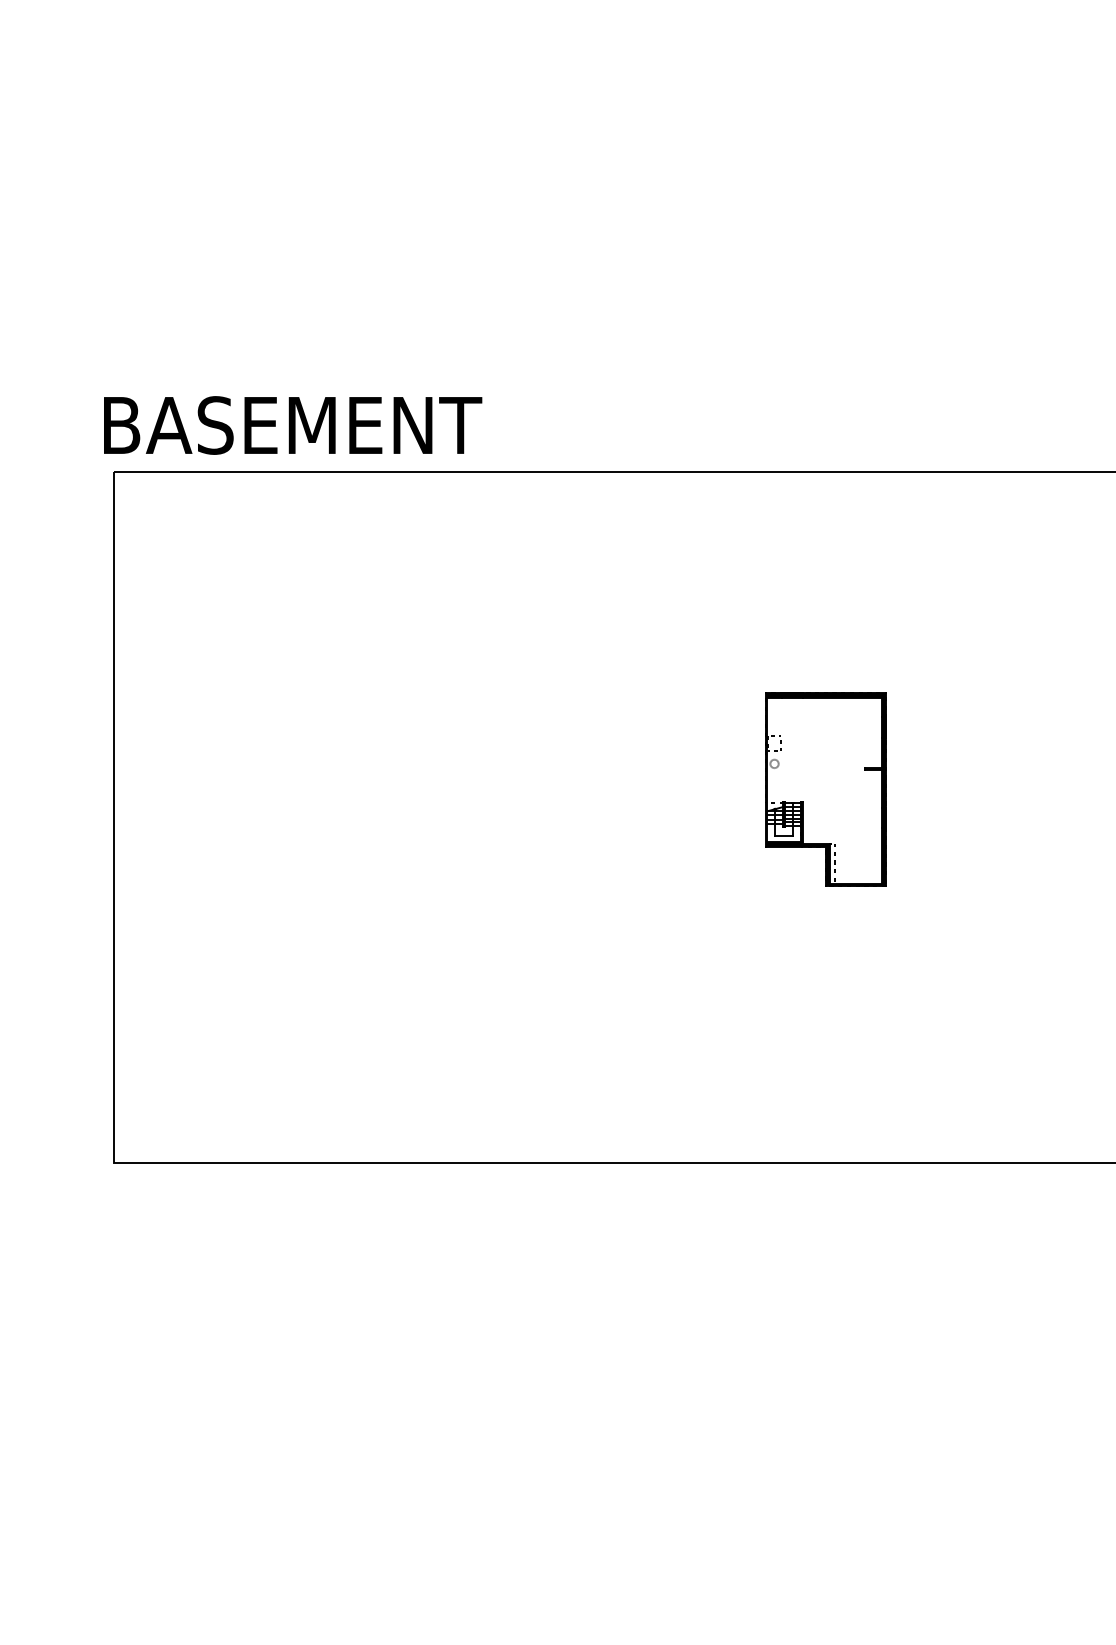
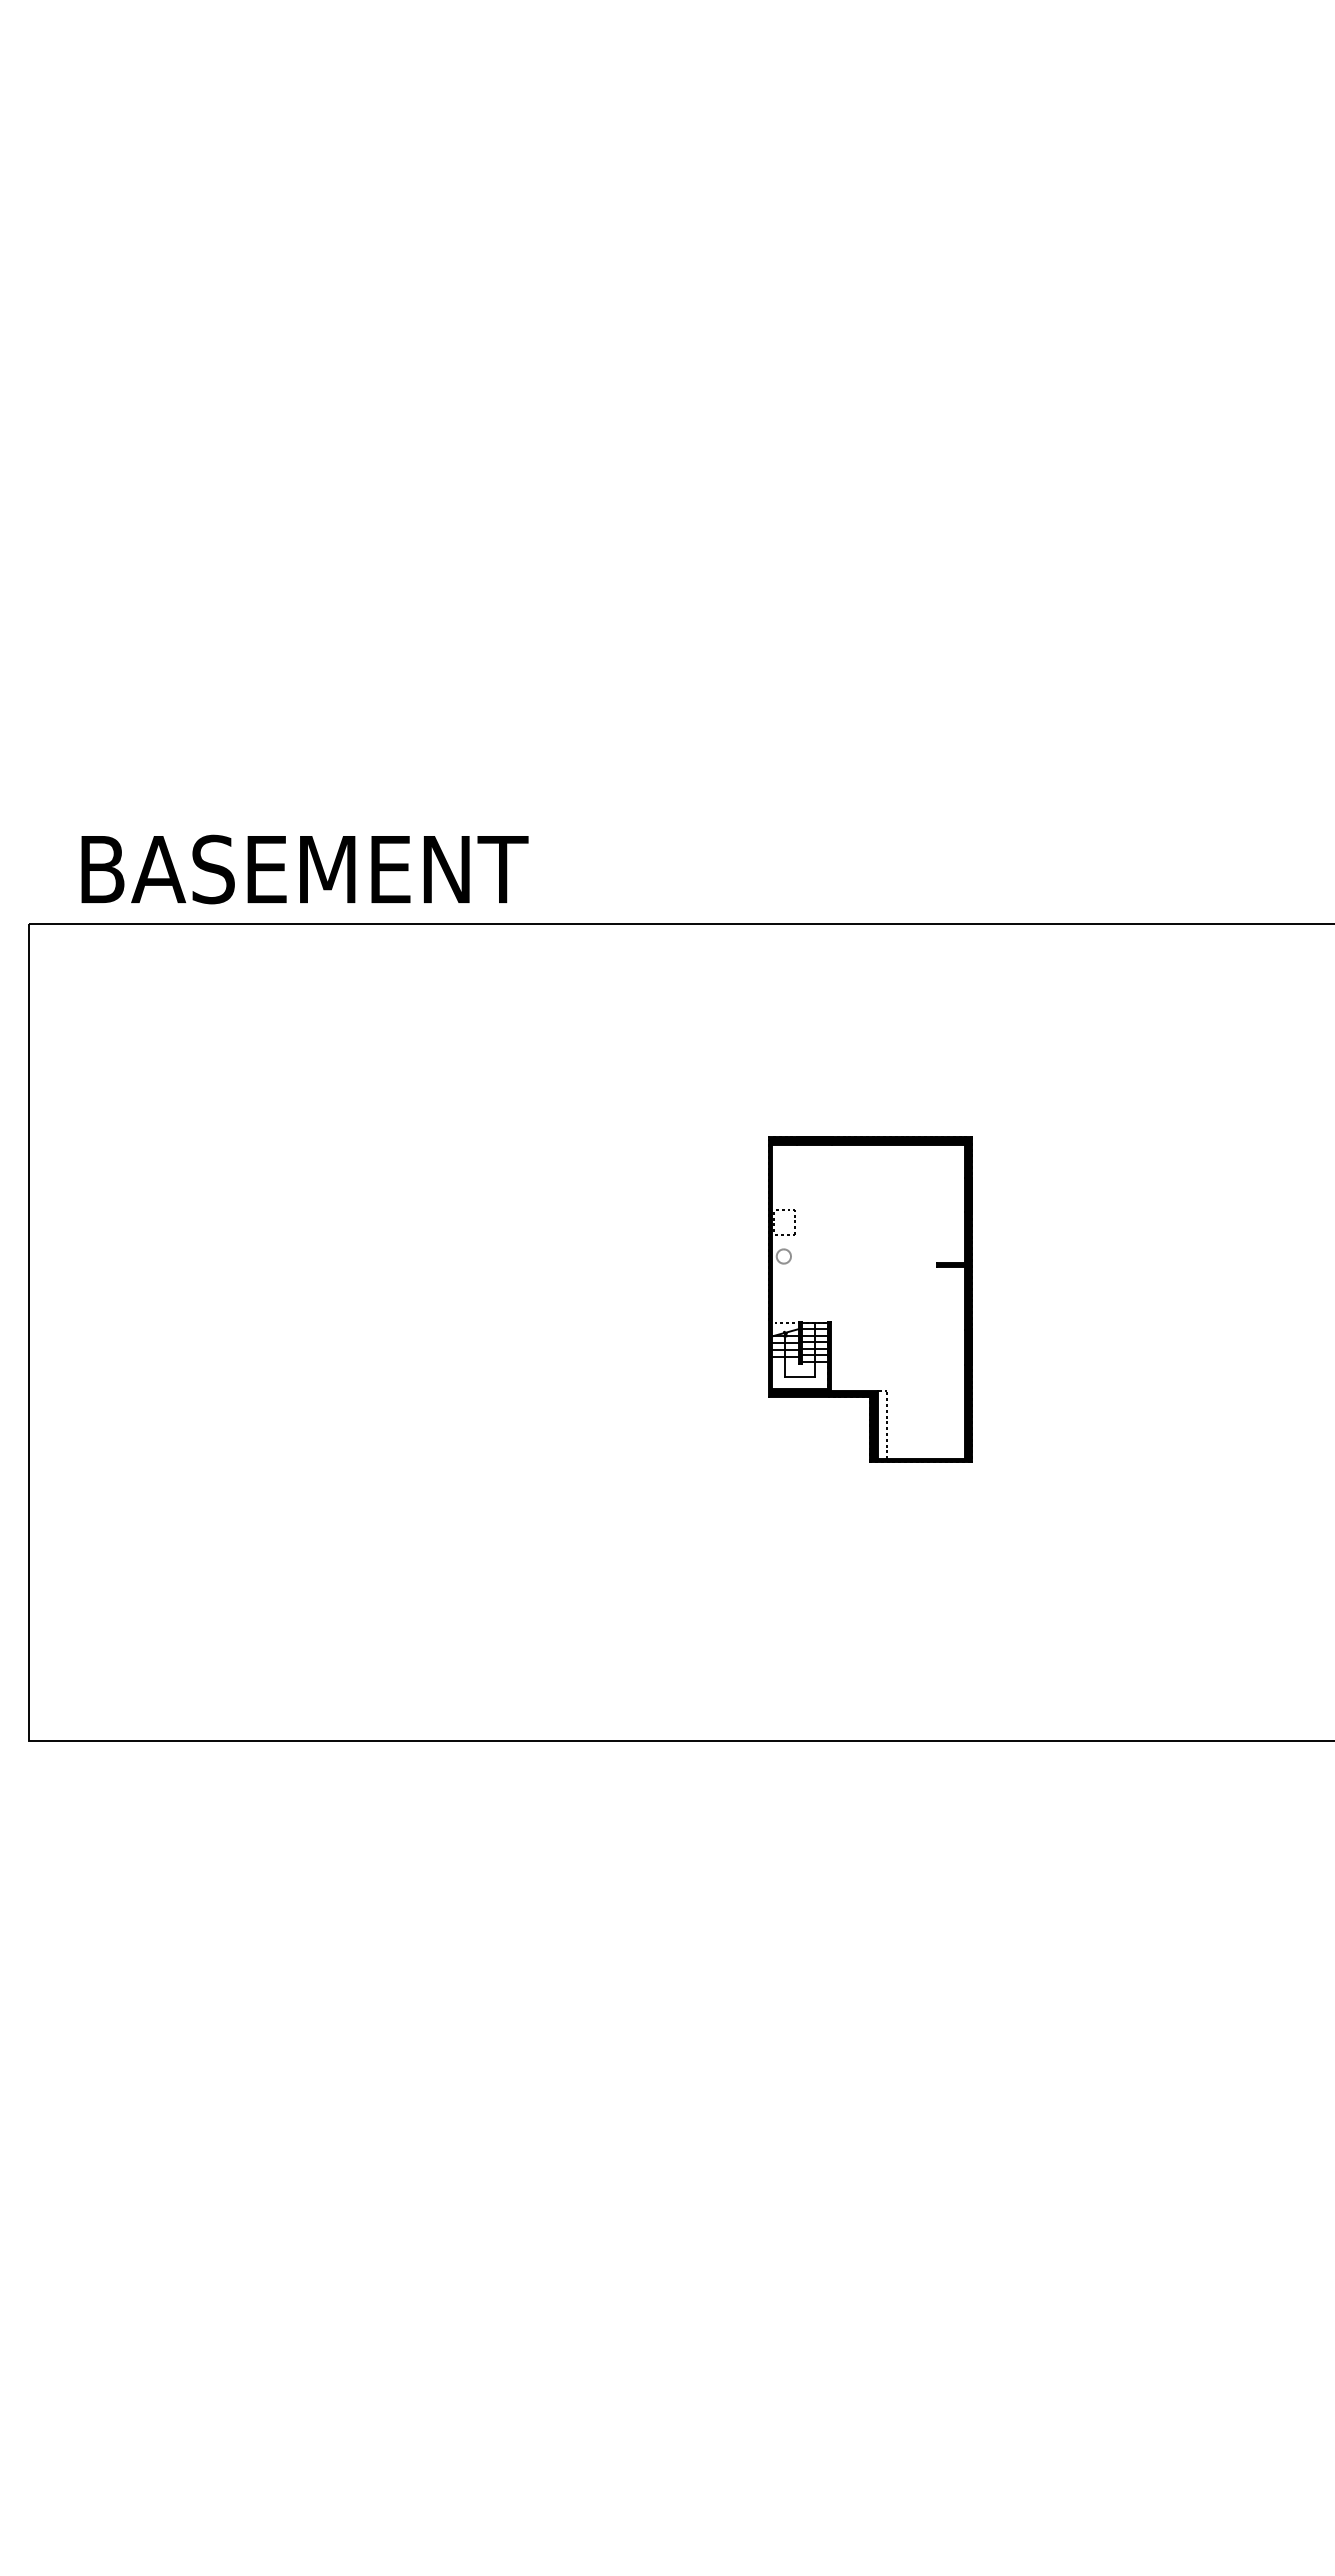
text: (292, 425) -> (304, 869), moved
part: (825, 789) -> (870, 1299), size x1.43

